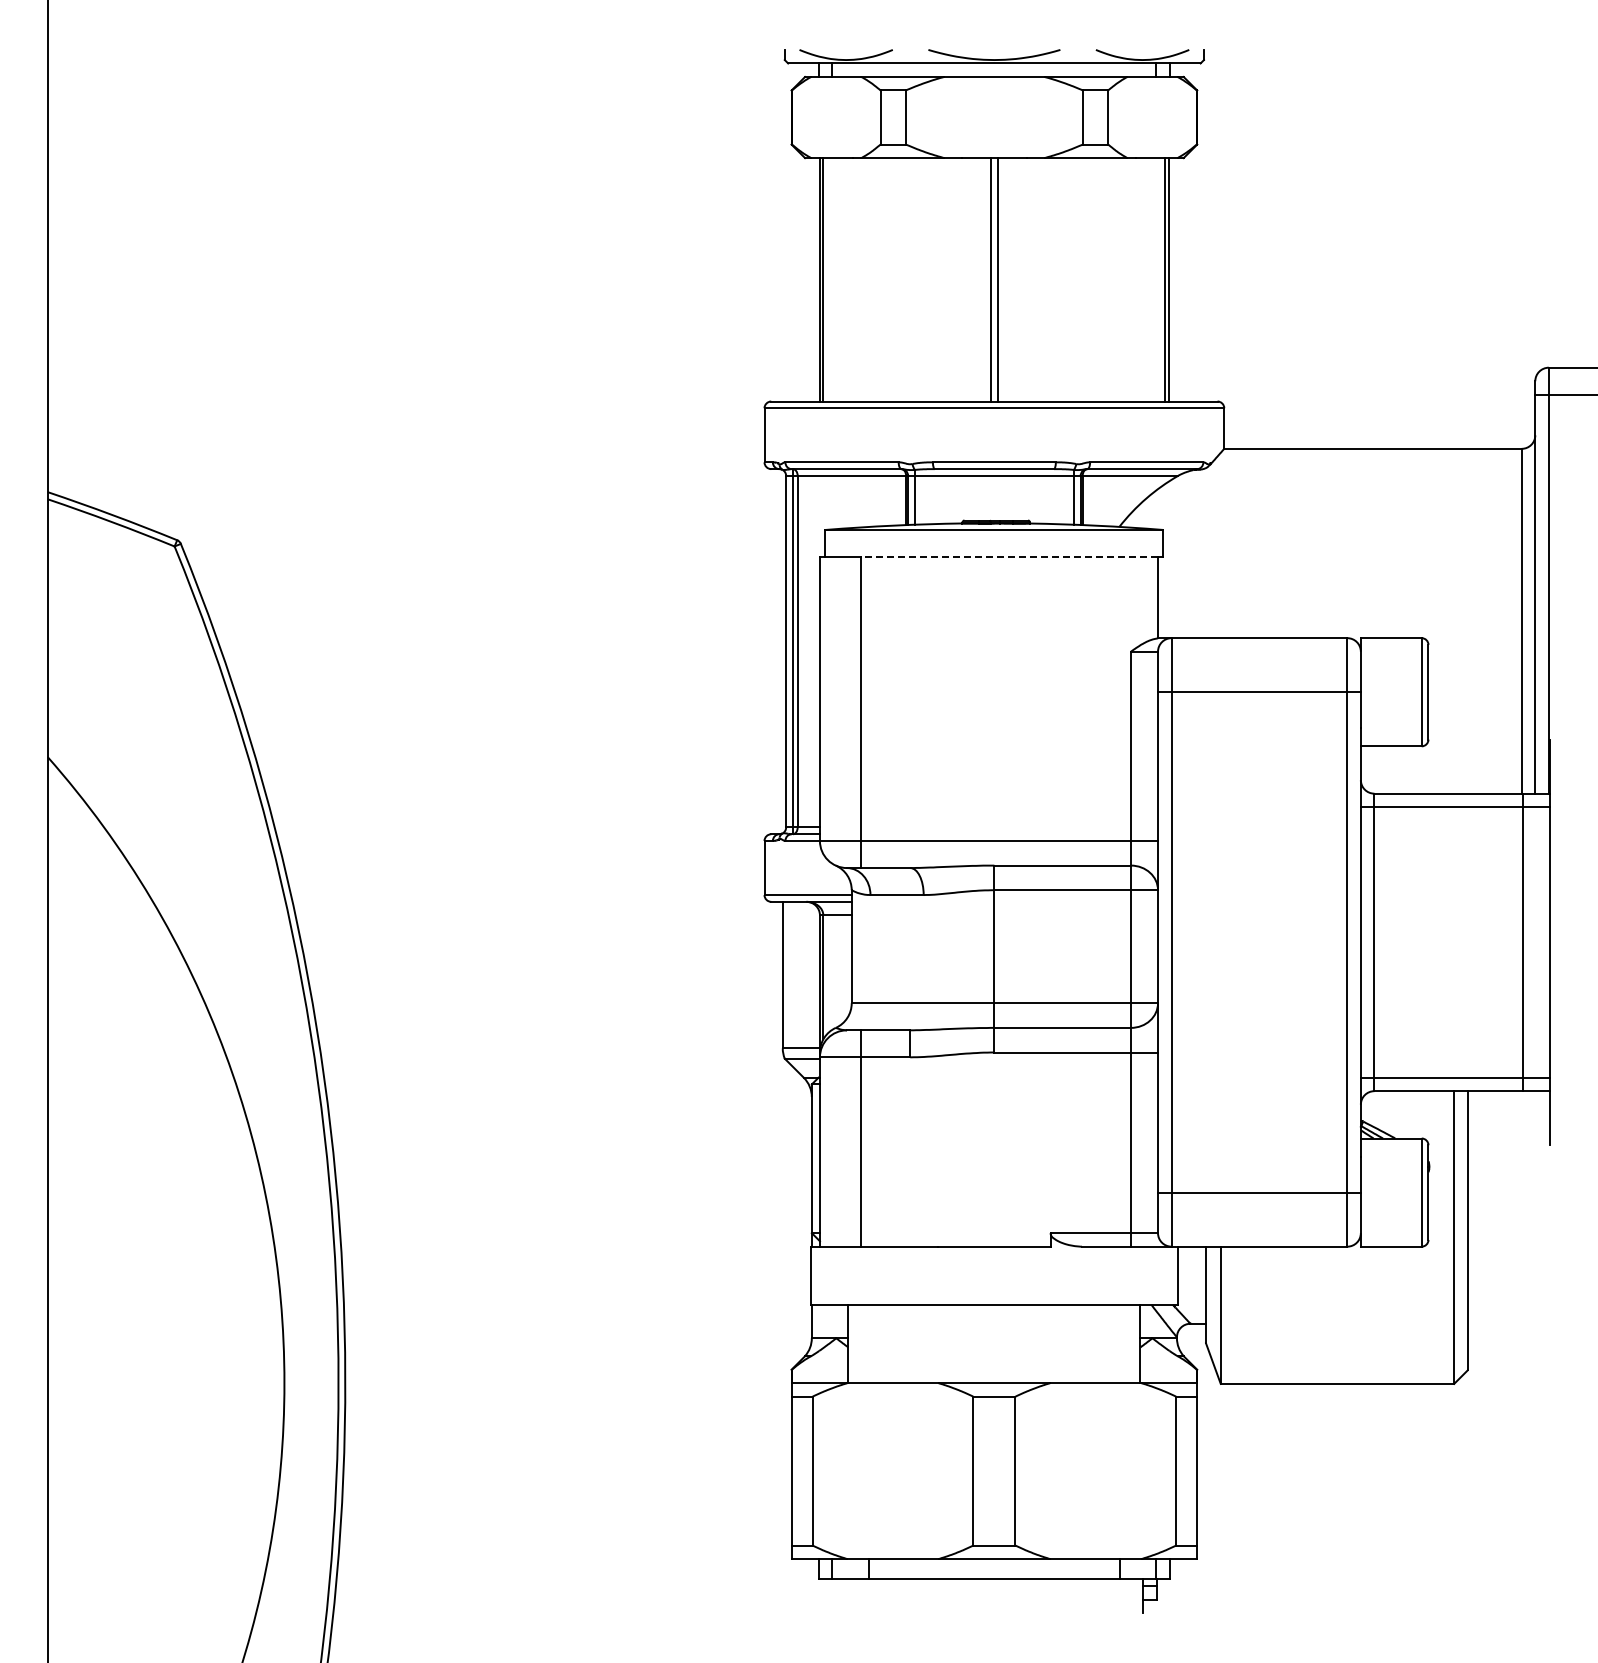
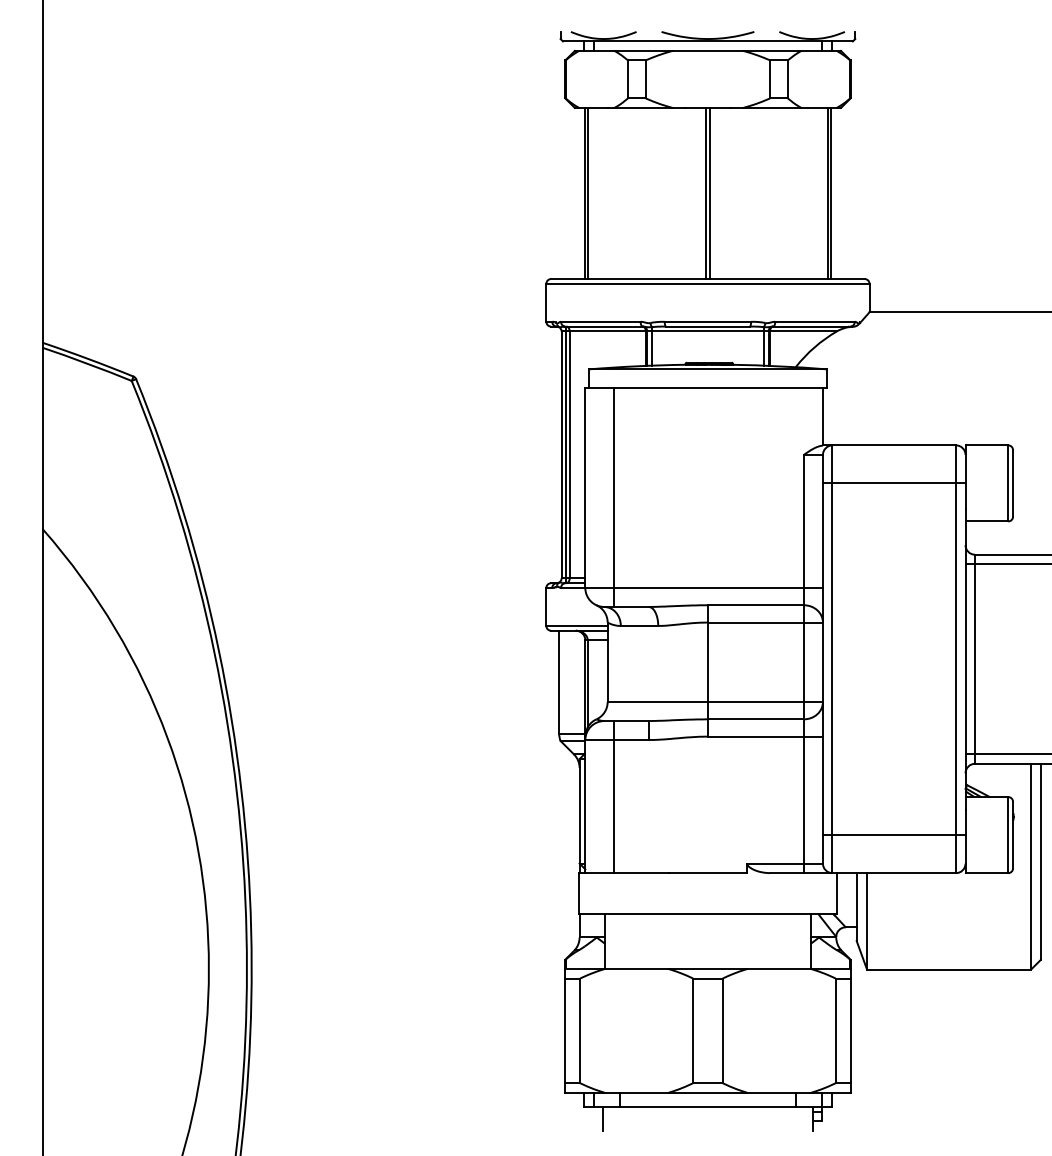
line: (1009, 557) -> (718, 388), dashed -> solid
line: (845, 1596) -> (603, 1119), added

